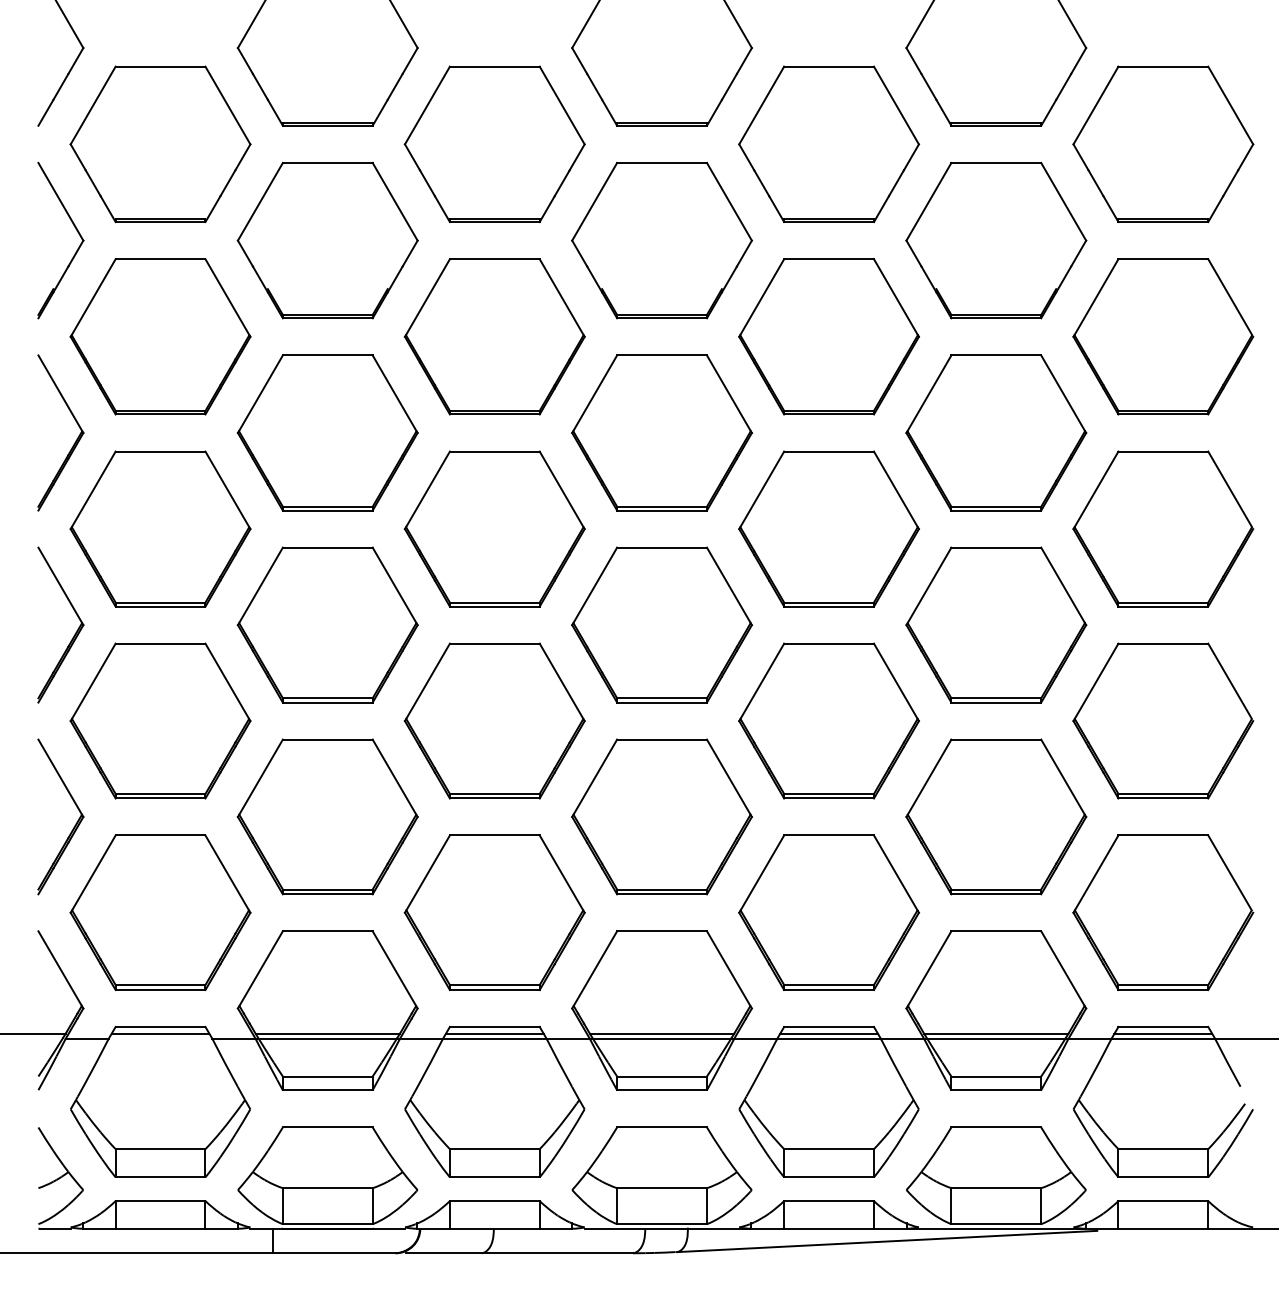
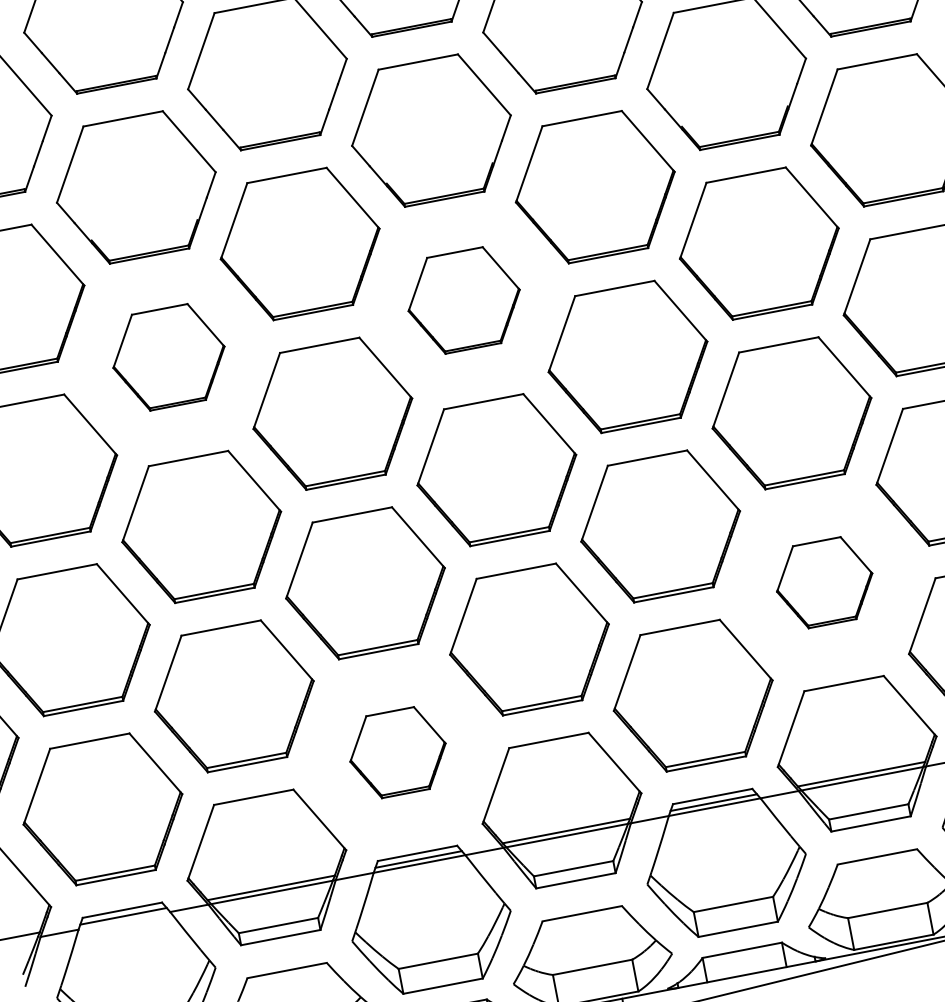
part: (327, 432) -> (168, 356), size x0.7
part: (661, 432) -> (463, 300), size x0.7
part: (996, 816) -> (824, 582), size x0.6
part: (494, 912) -> (397, 752), size x0.6

